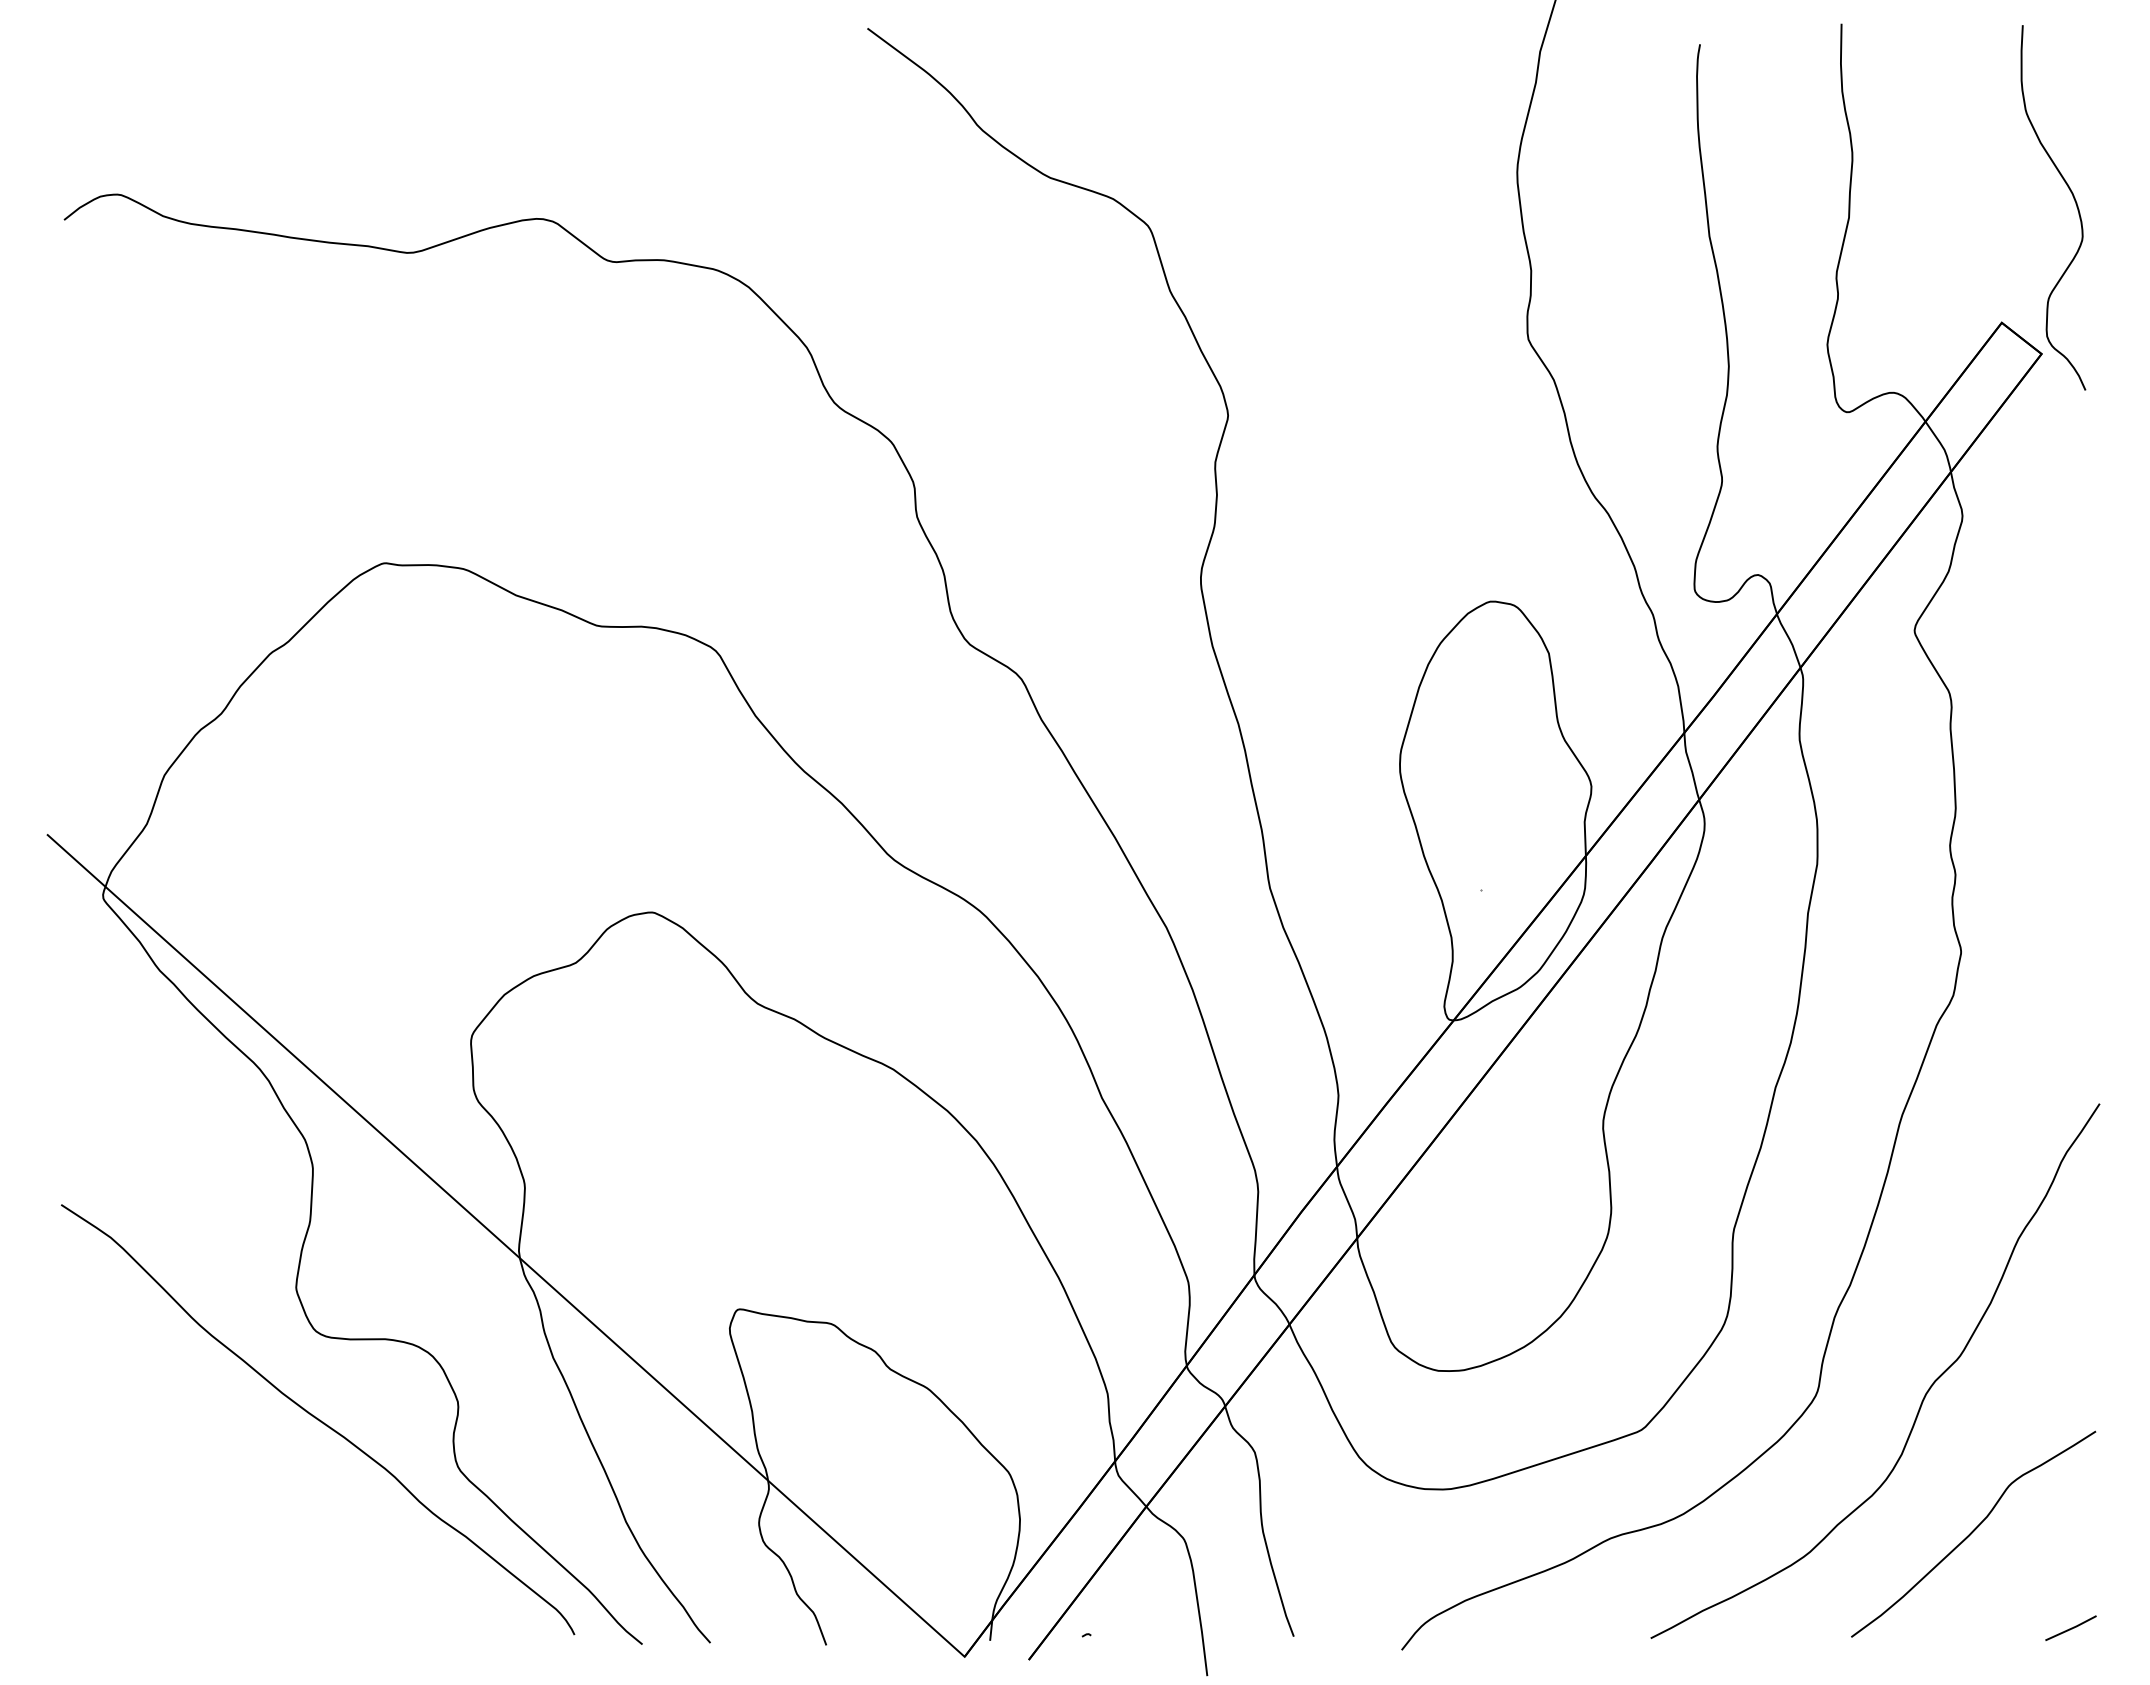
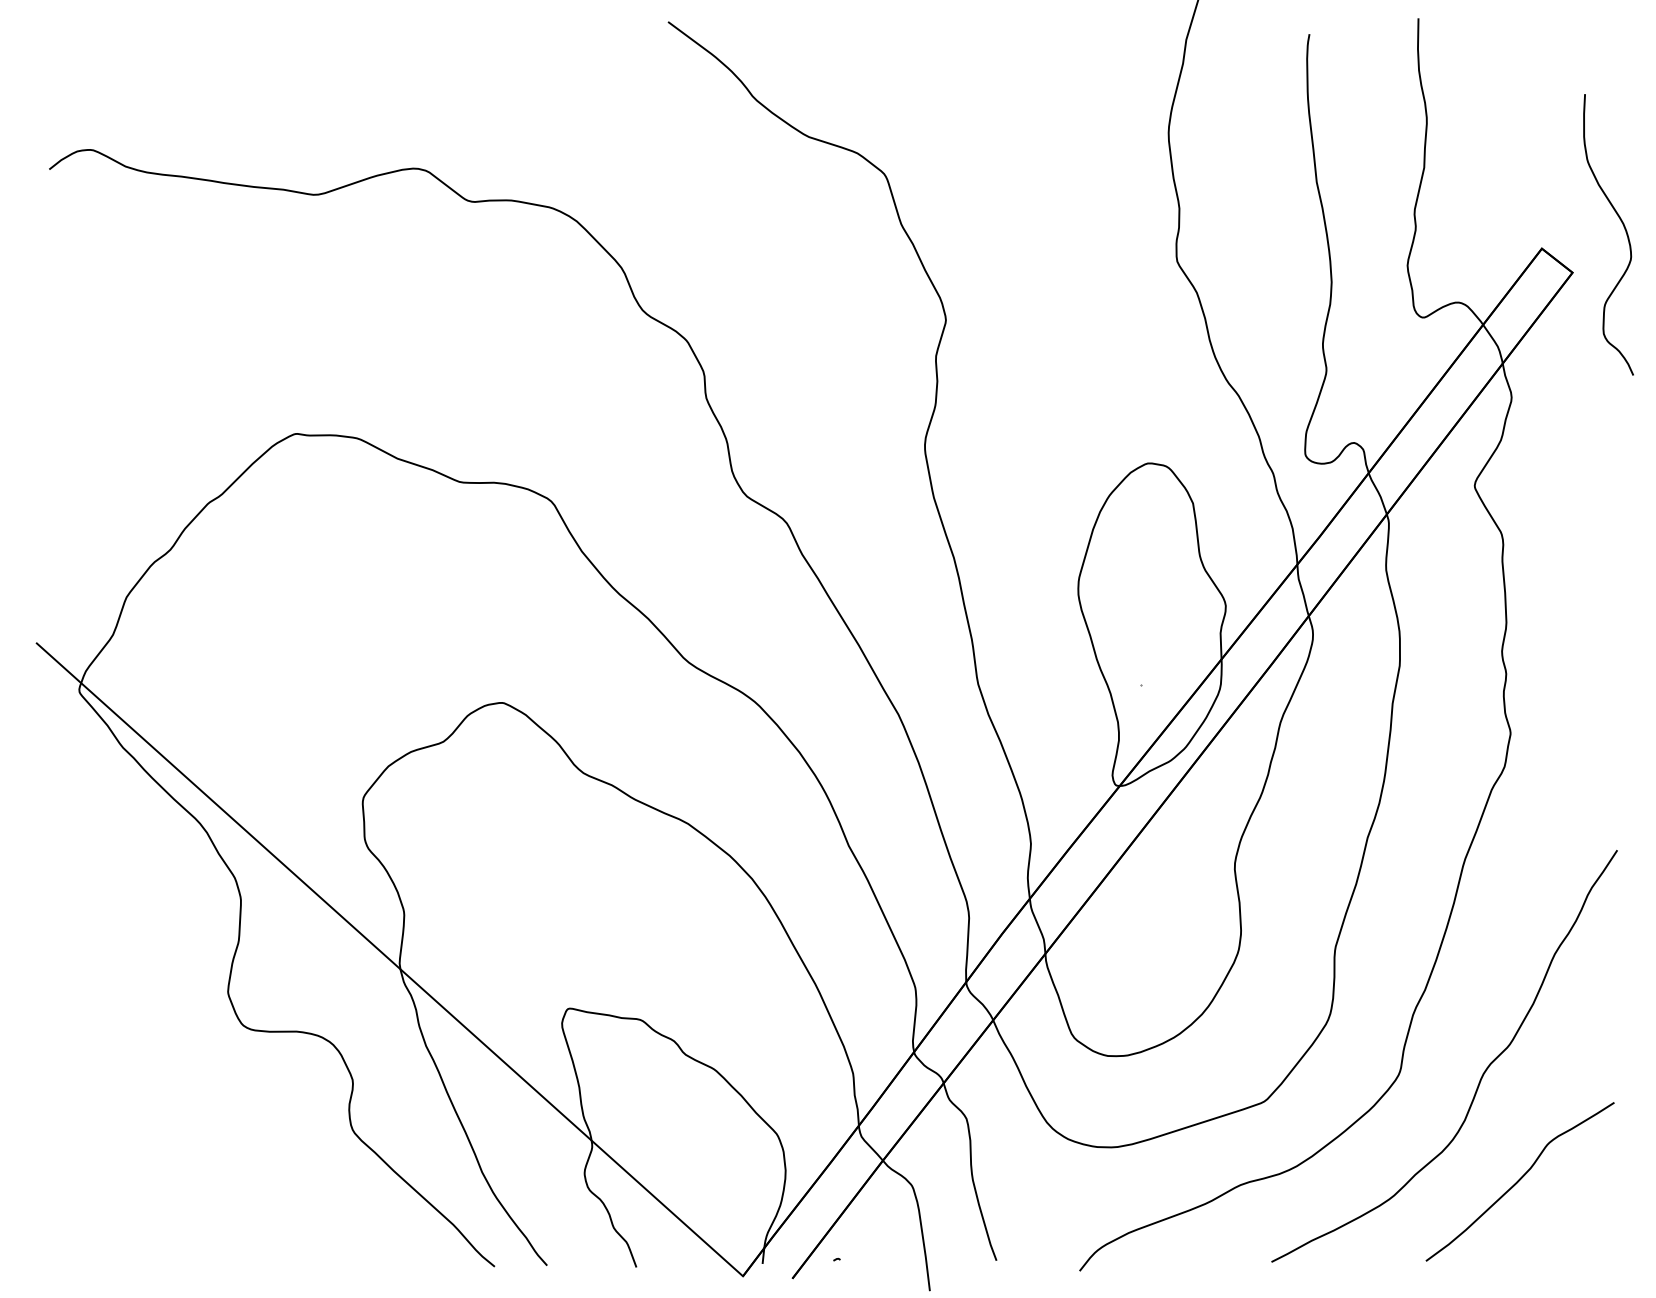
curve: (2074, 201) -> (1624, 229), moved
curve: (318, 1419) -> (245, 1093), removed
line: (2071, 1627) -> (1595, 1253), removed

